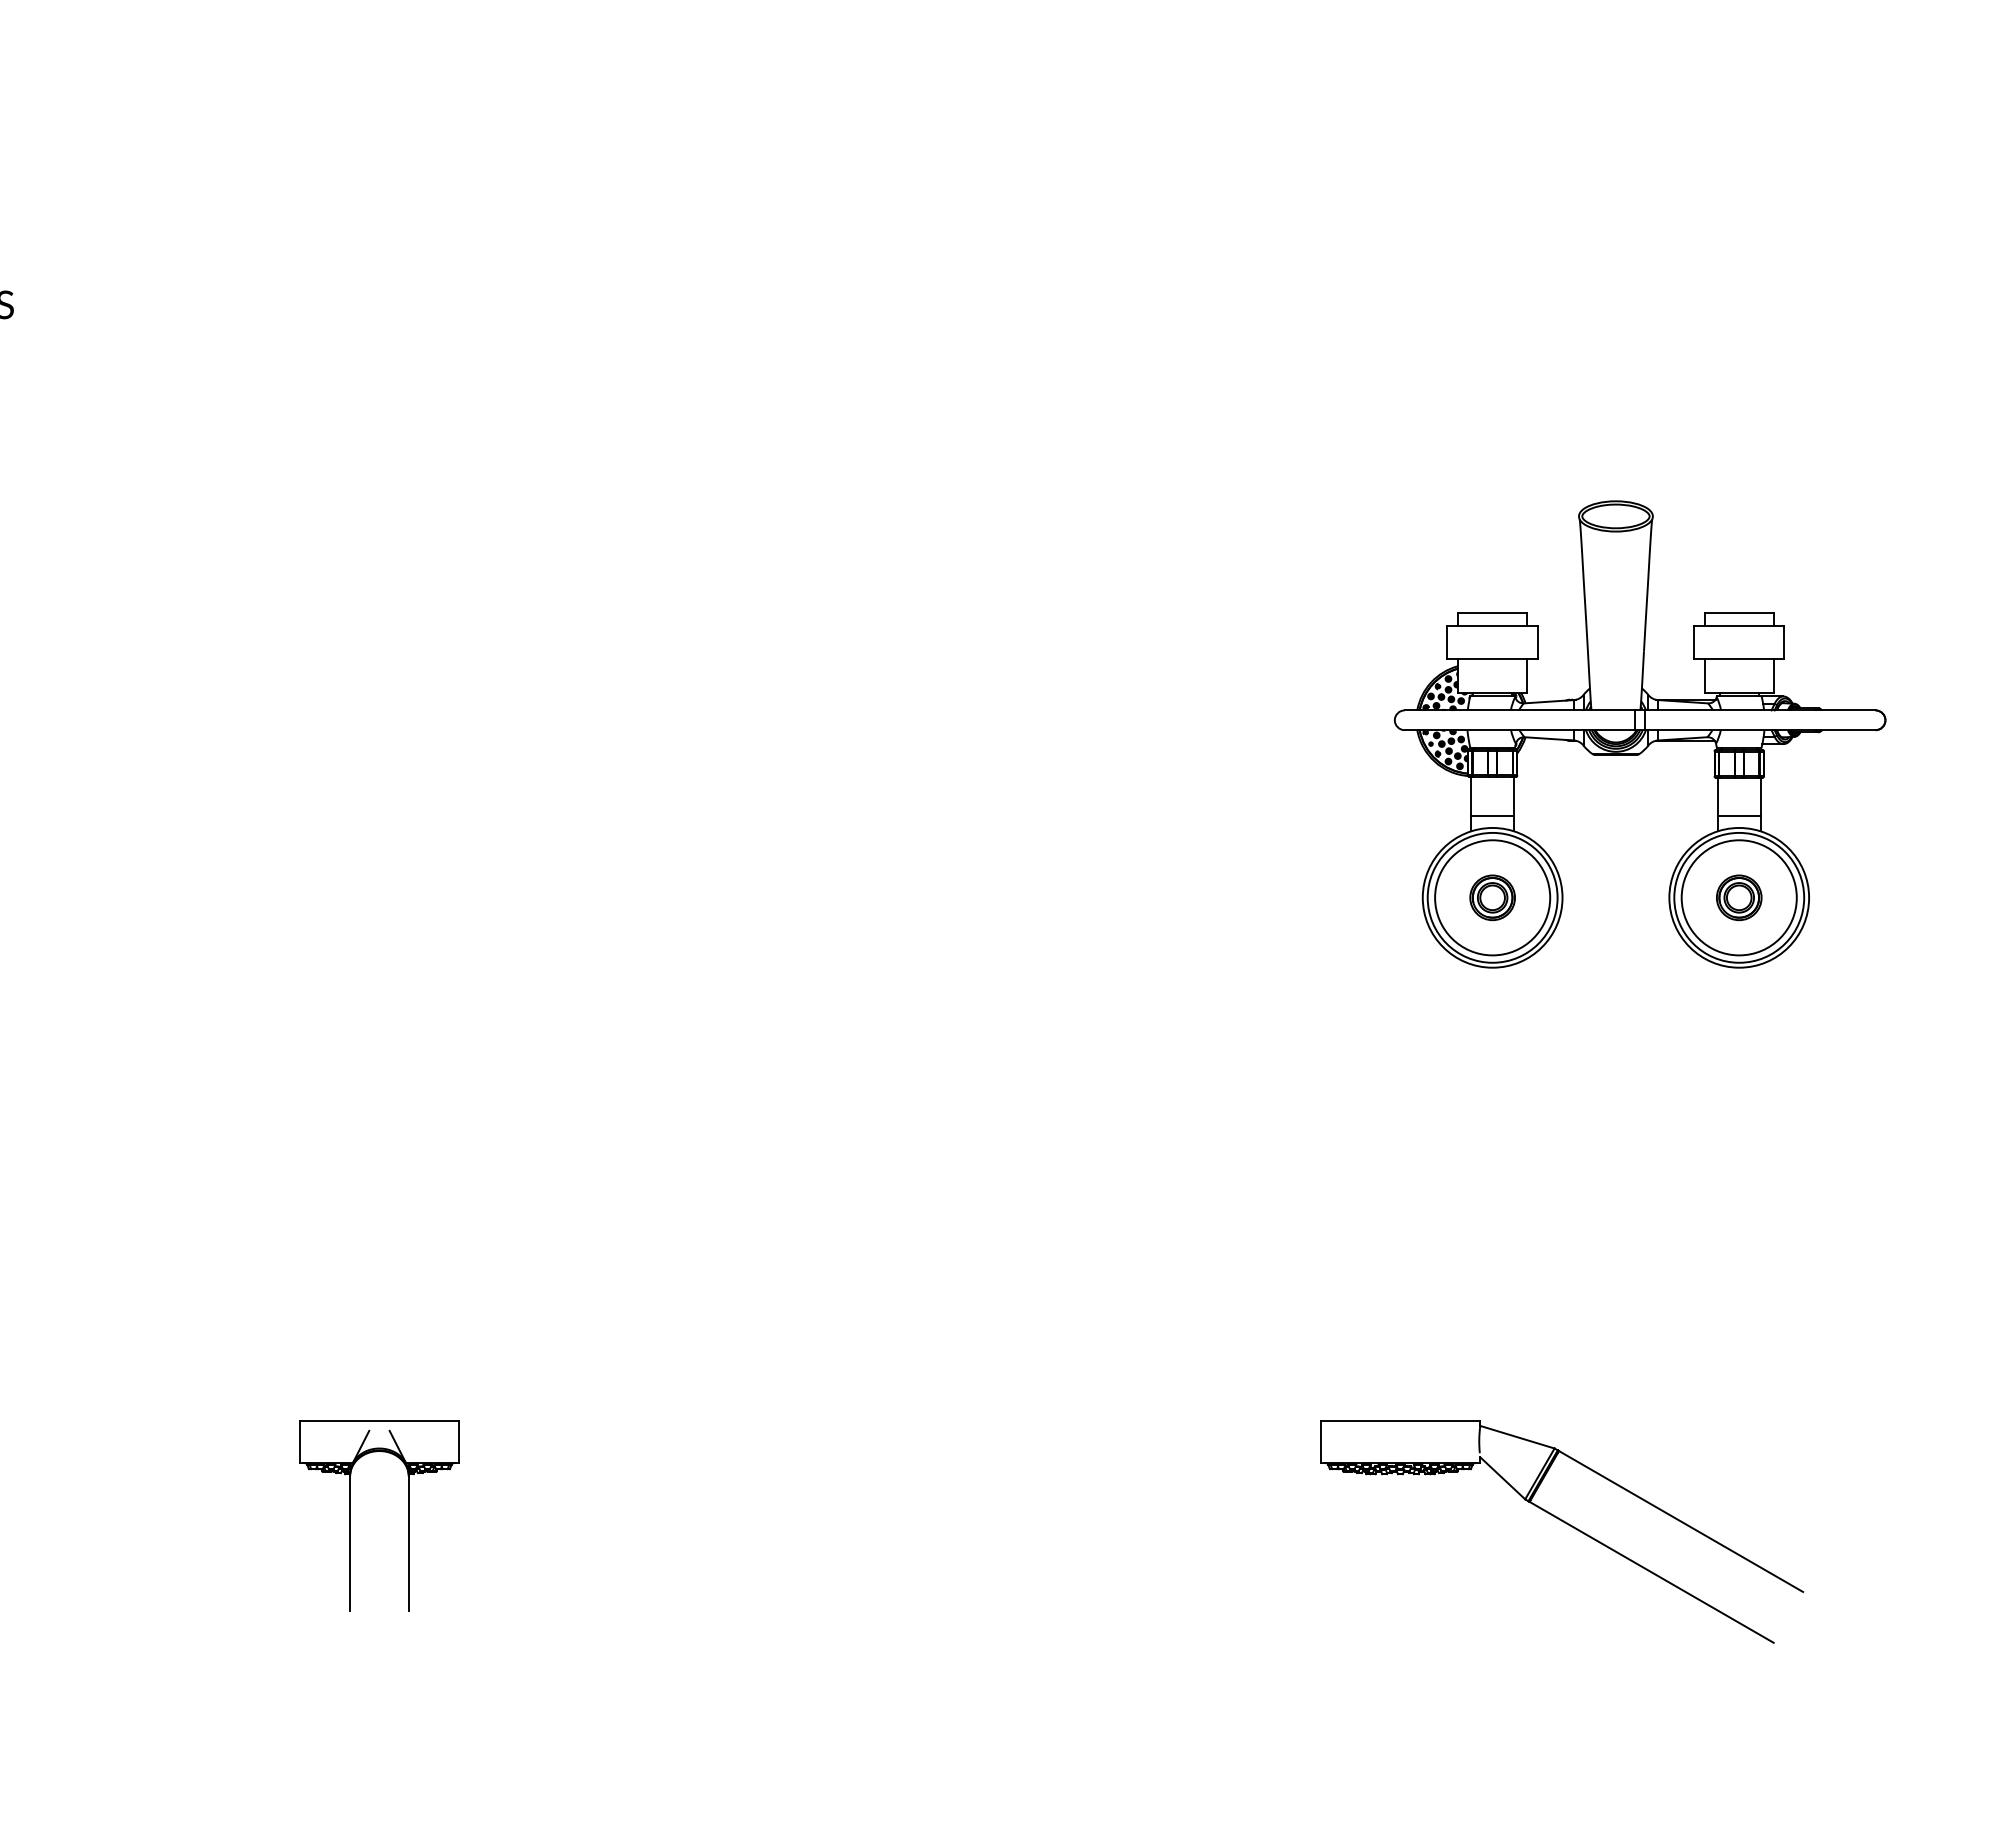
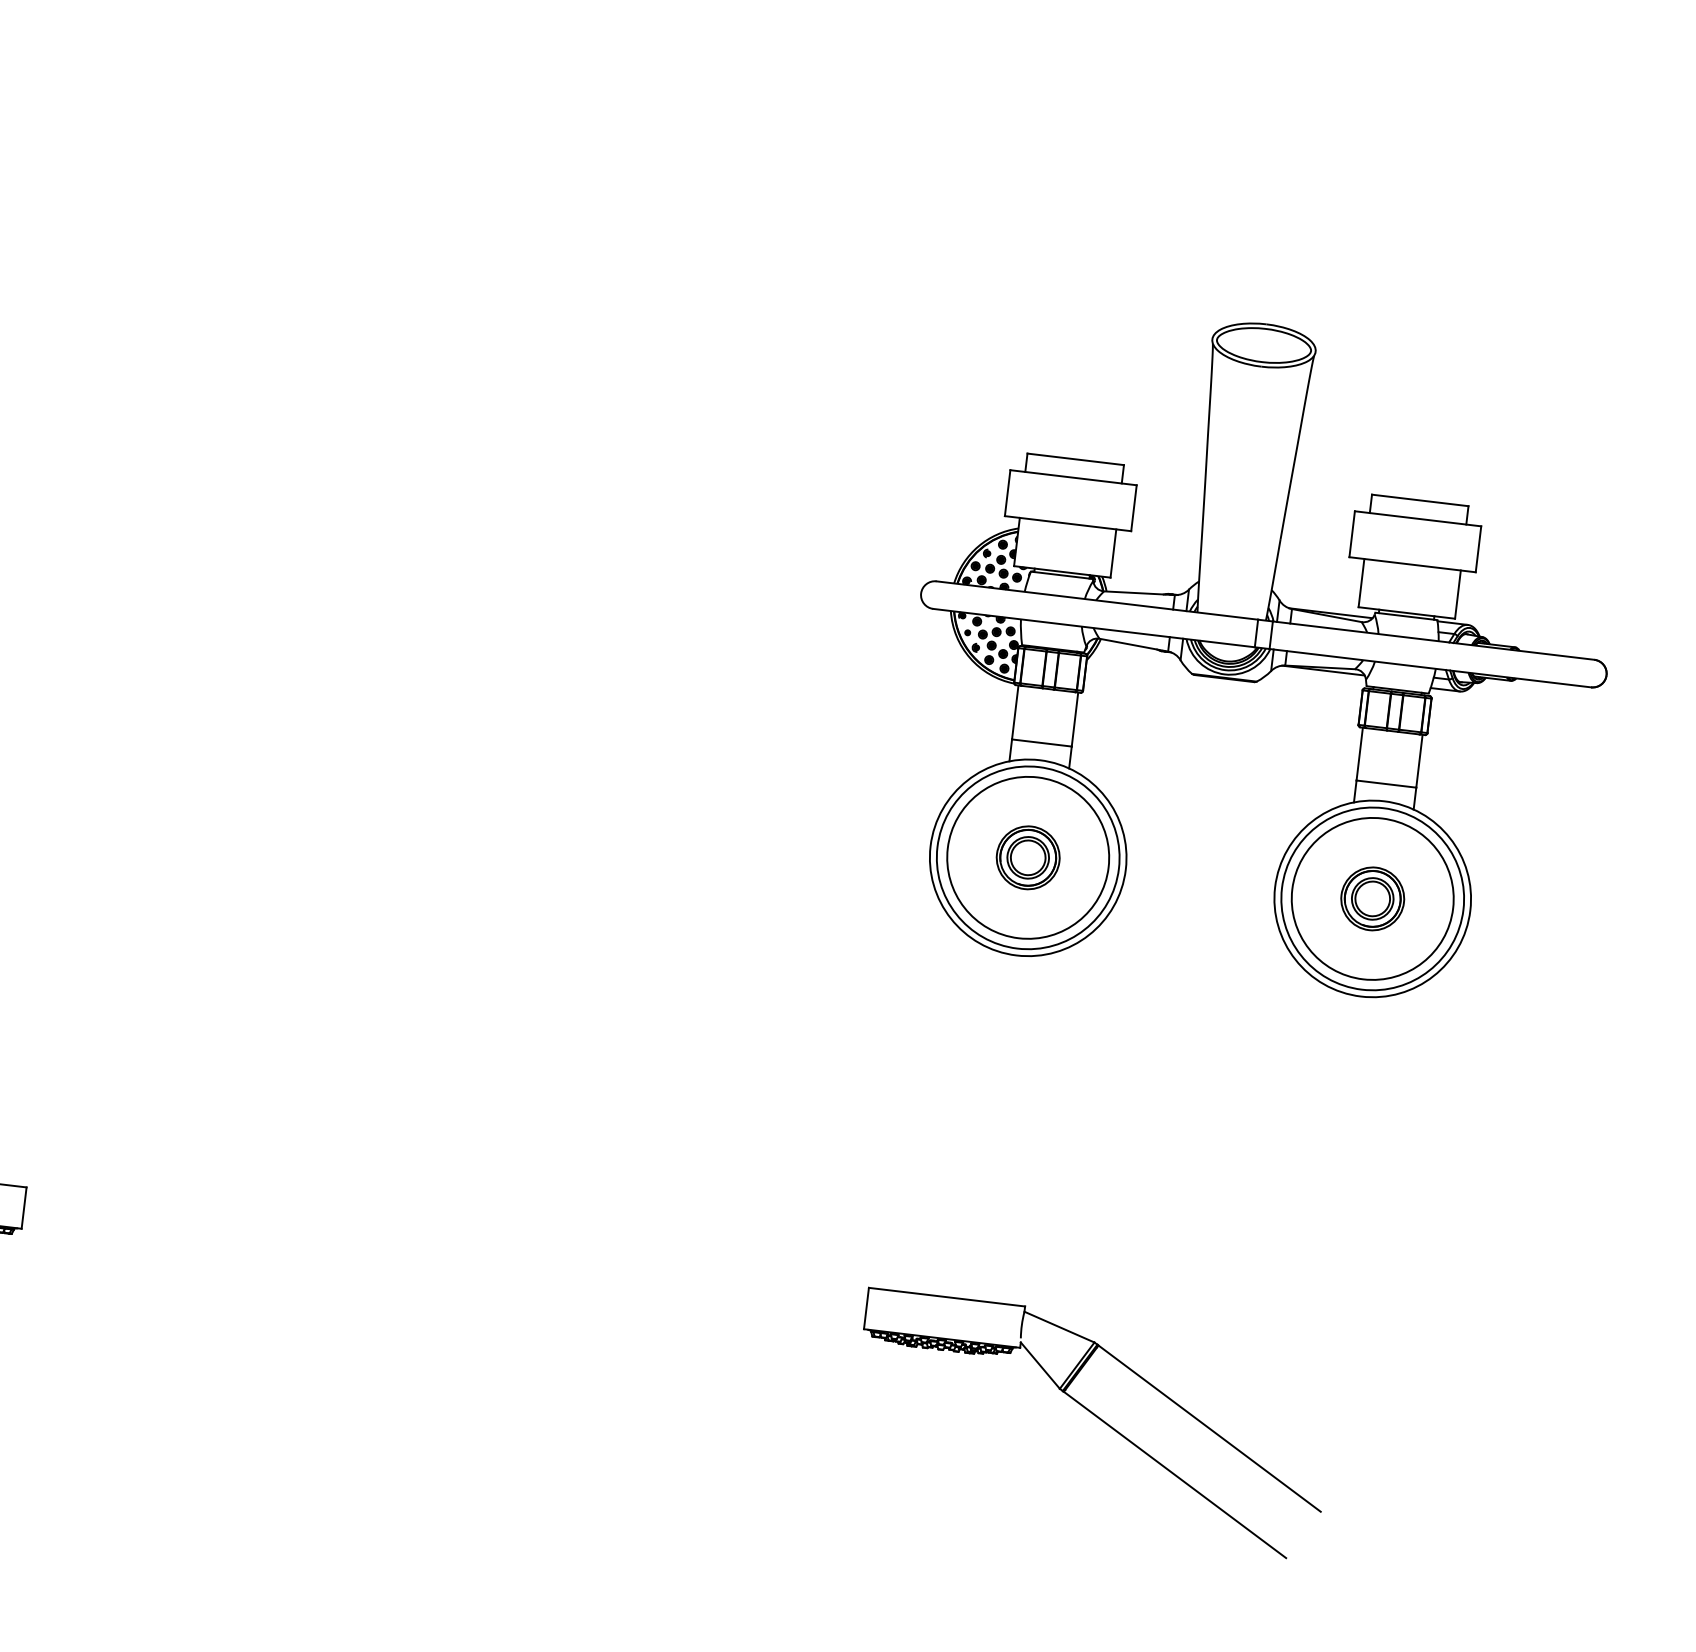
part: (1639, 734) -> (1260, 654), size x1.43

